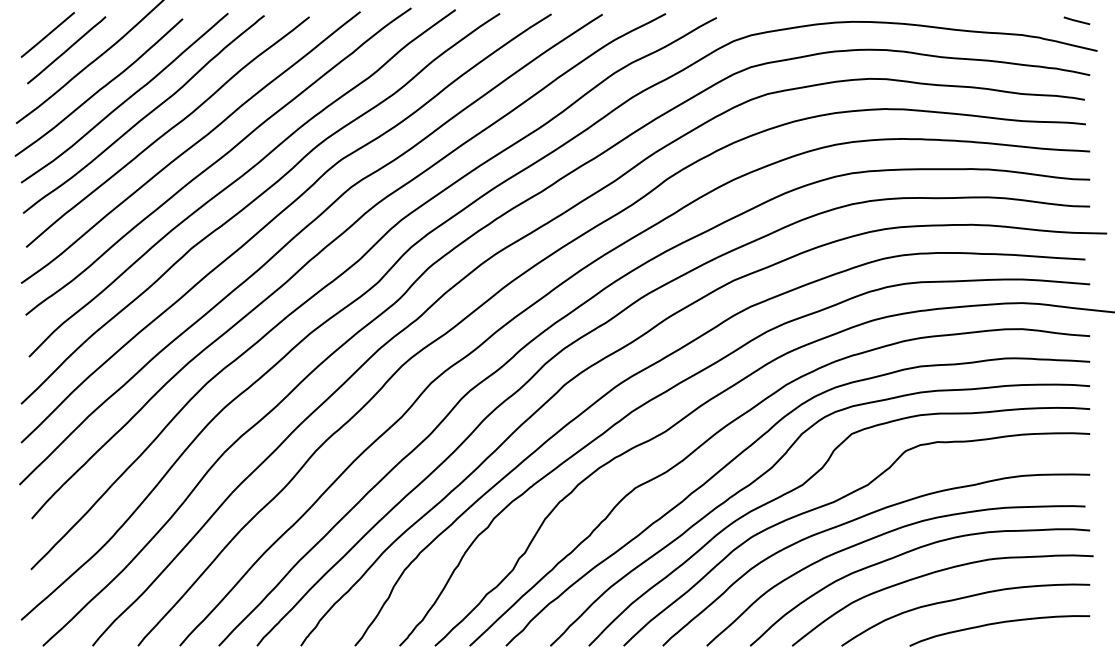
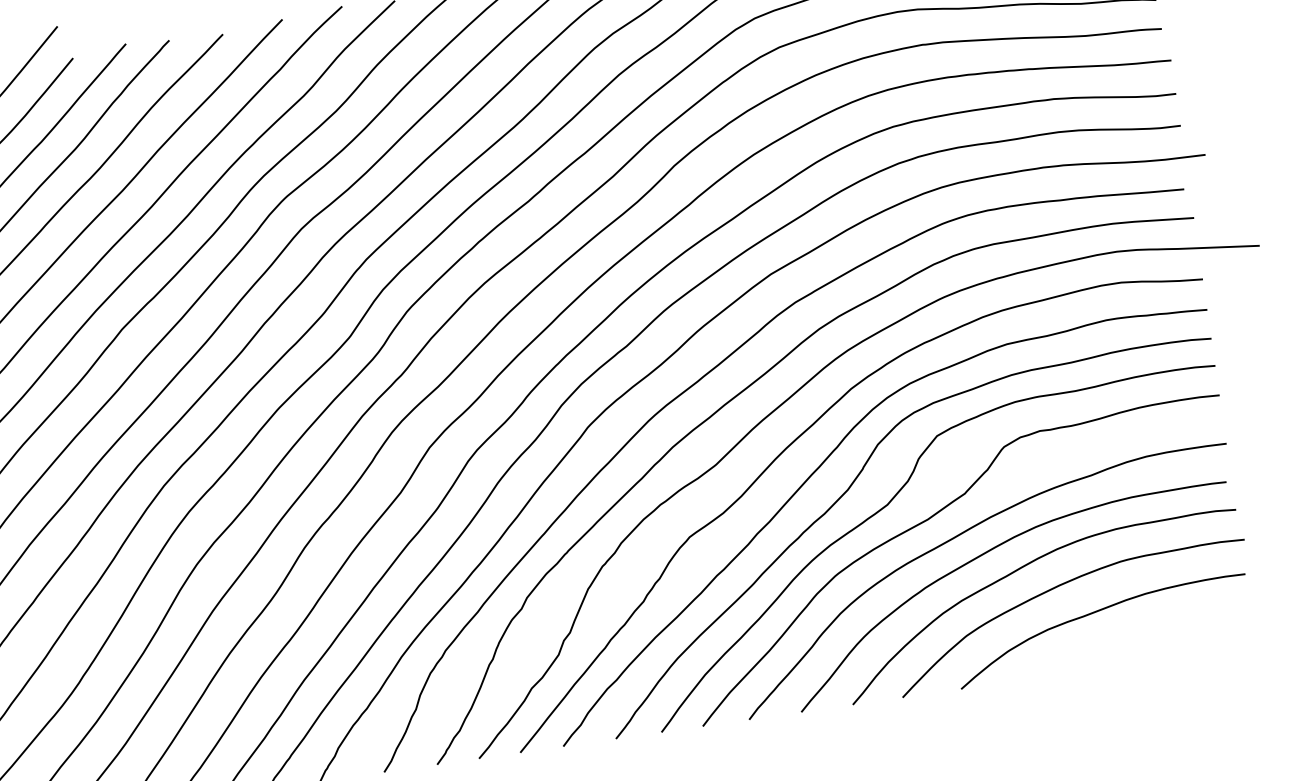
curve: (996, 624) -> (1141, 637), removed

